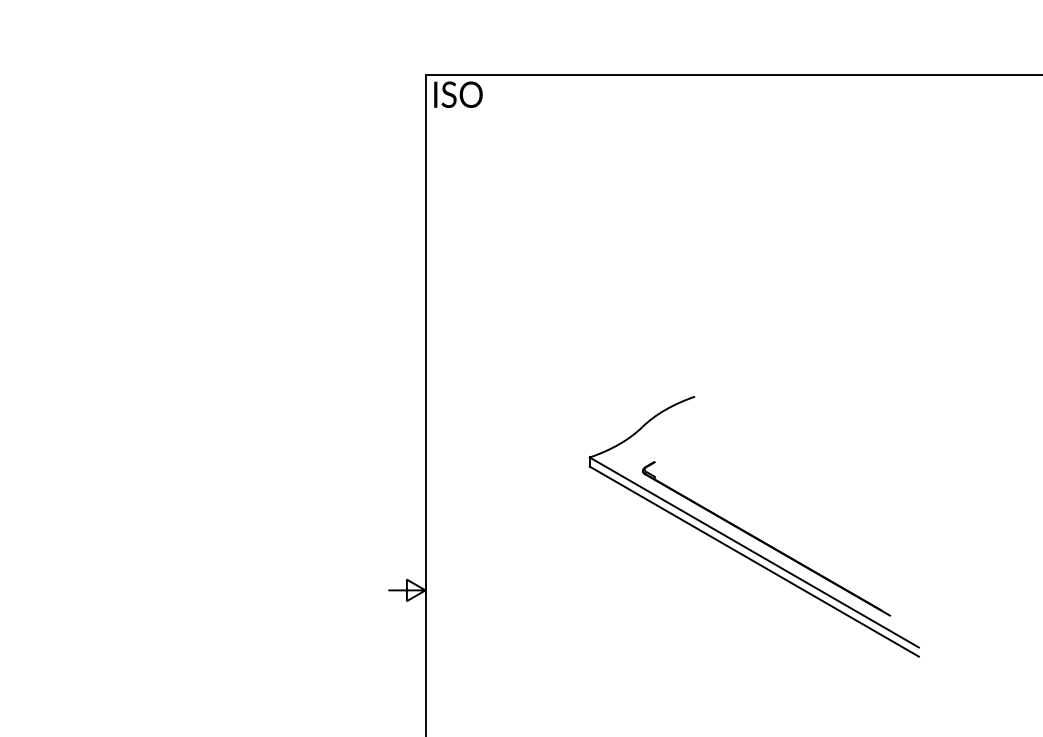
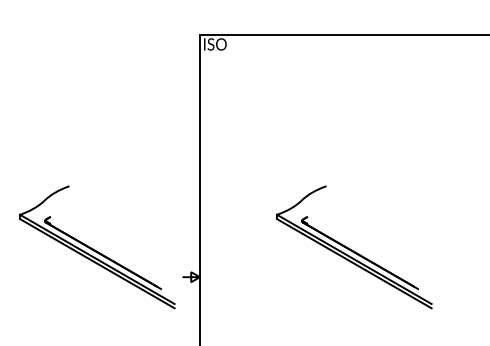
part: (207, 527) -> (97, 247), added

